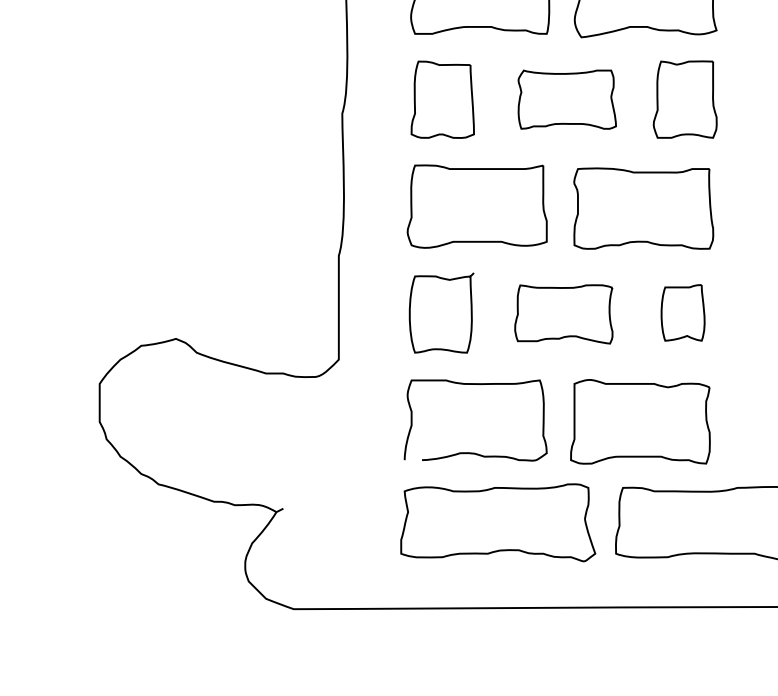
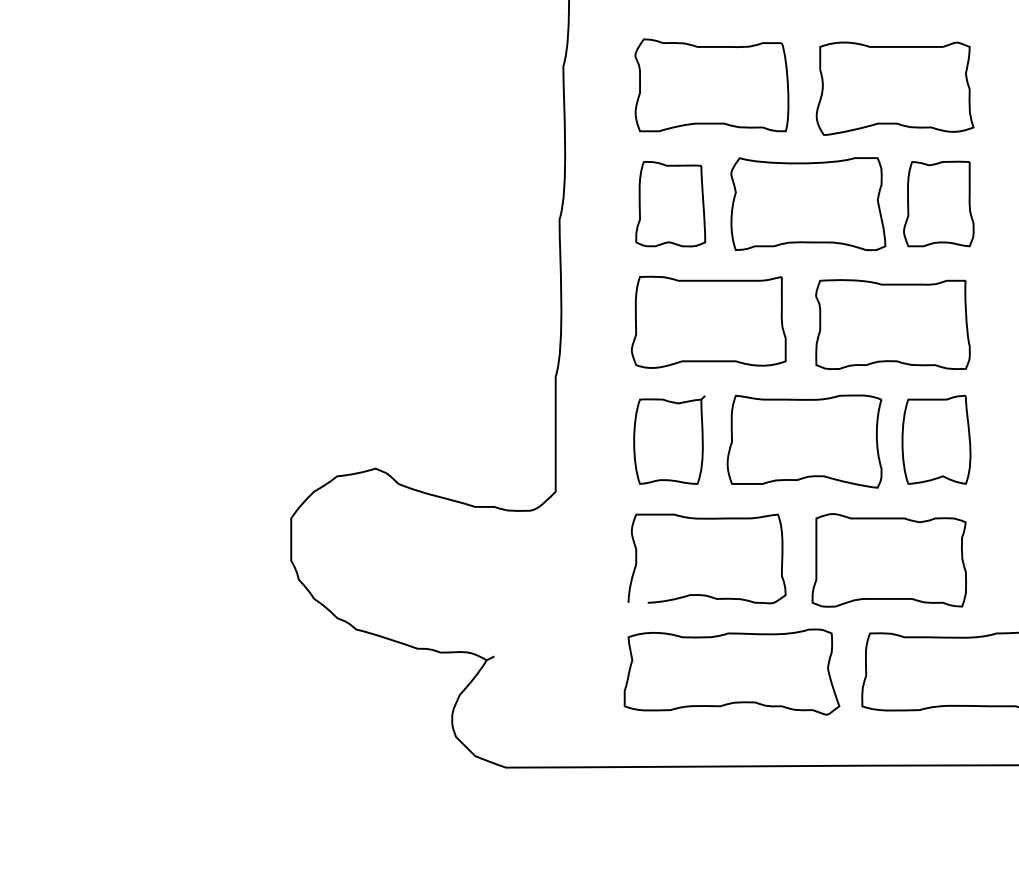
part: (567, 99) -> (808, 203), size x1.43
part: (683, 312) -> (936, 439), size x1.43
part: (563, 314) -> (804, 441), size x1.43

